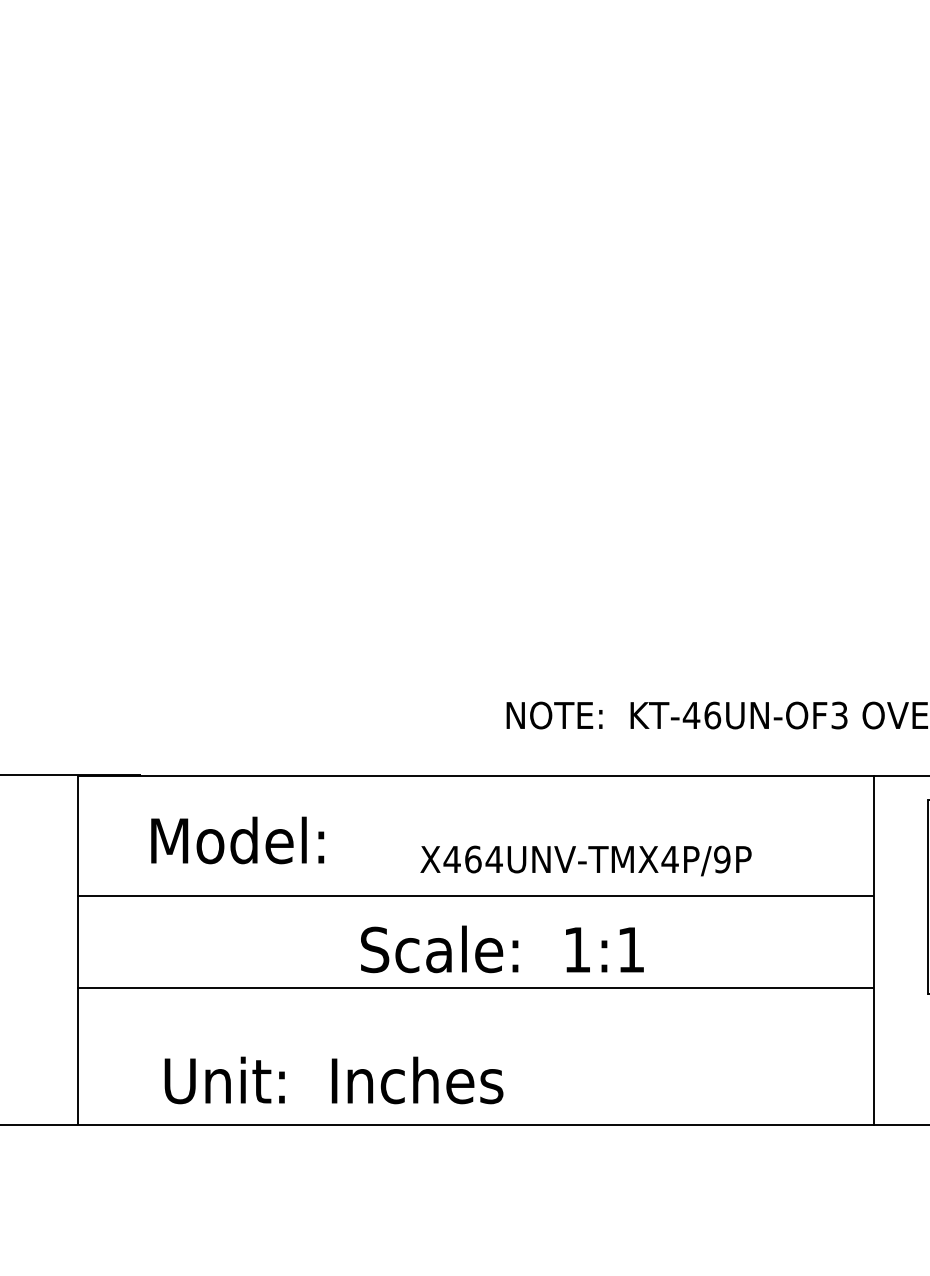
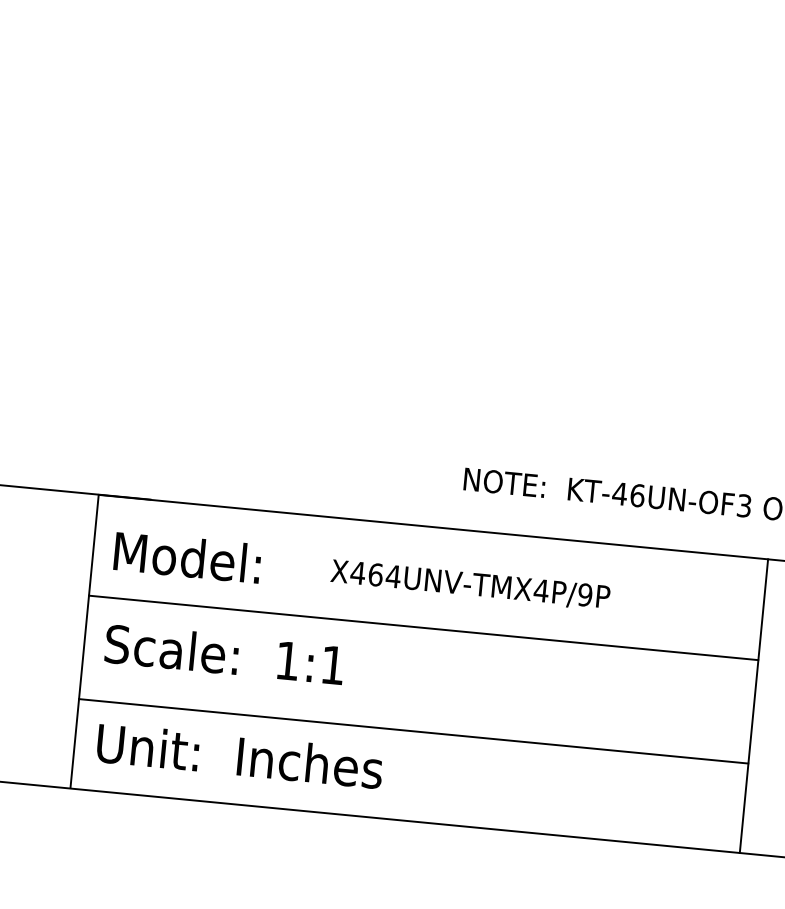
text: (237, 840) -> (187, 557), moved
text: (585, 860) -> (470, 584), moved
text: (502, 949) -> (224, 654), moved
line: (475, 987) -> (413, 731), moved
text: (333, 1080) -> (239, 756), moved

